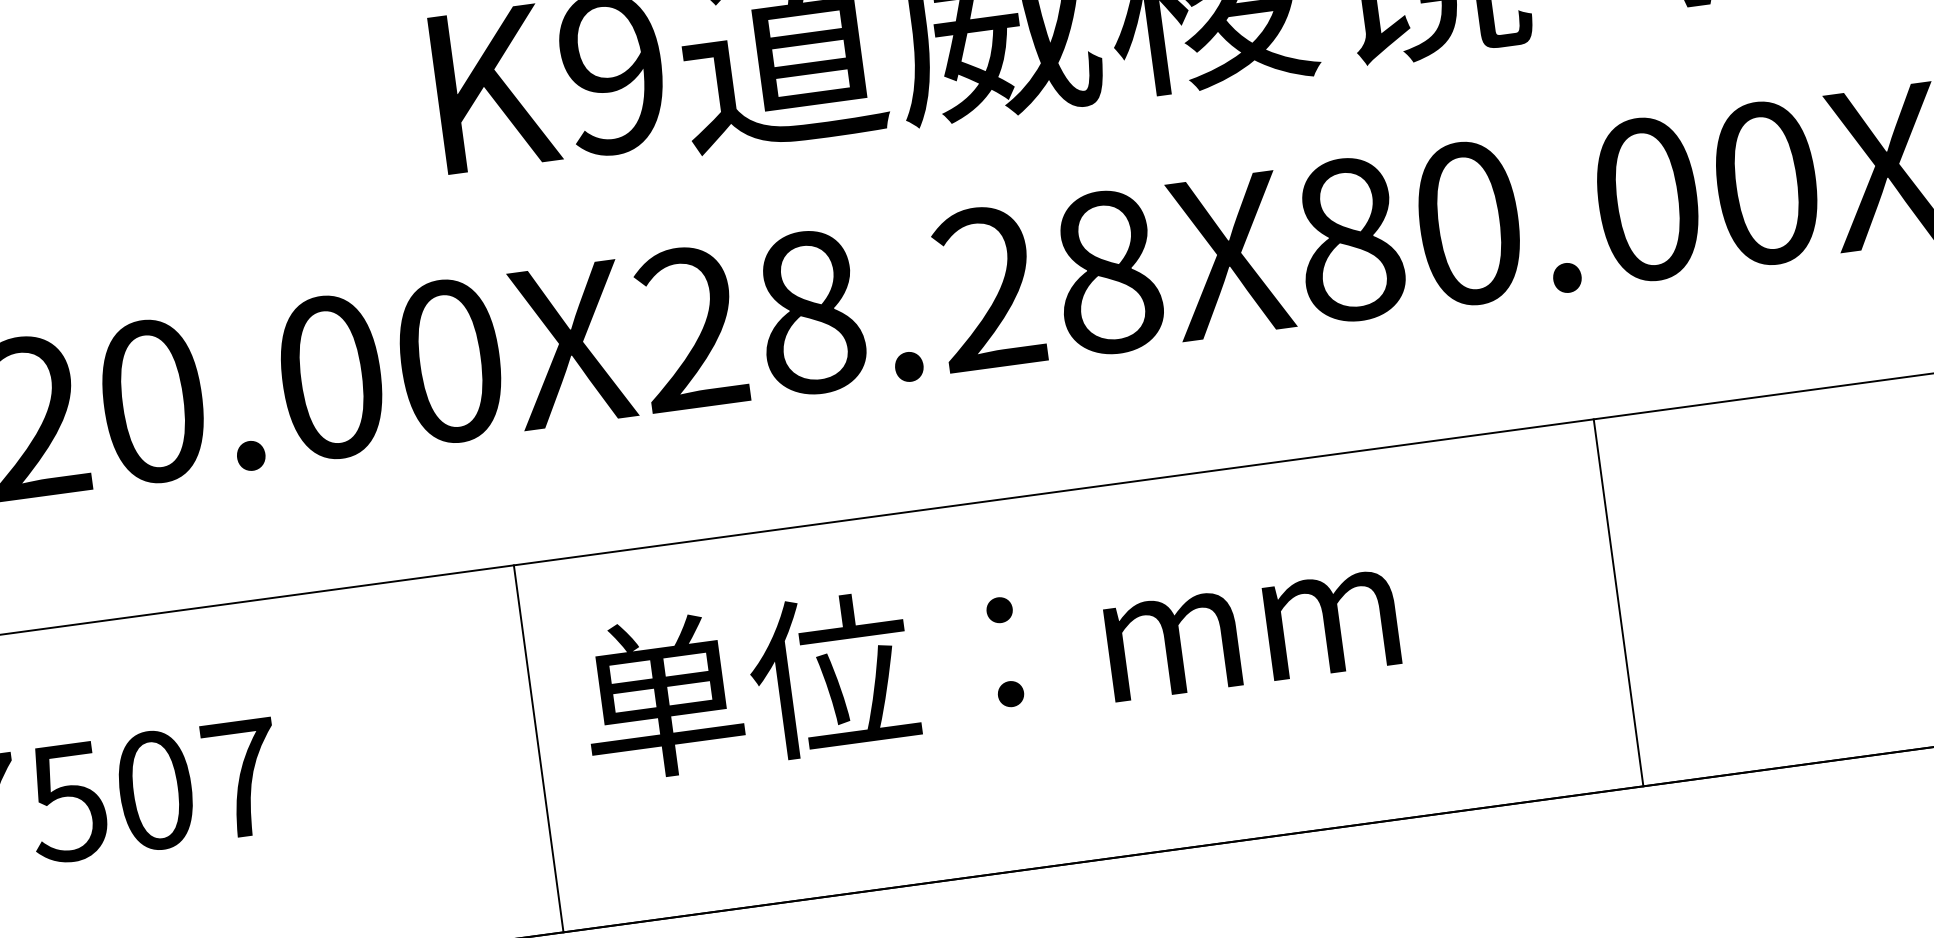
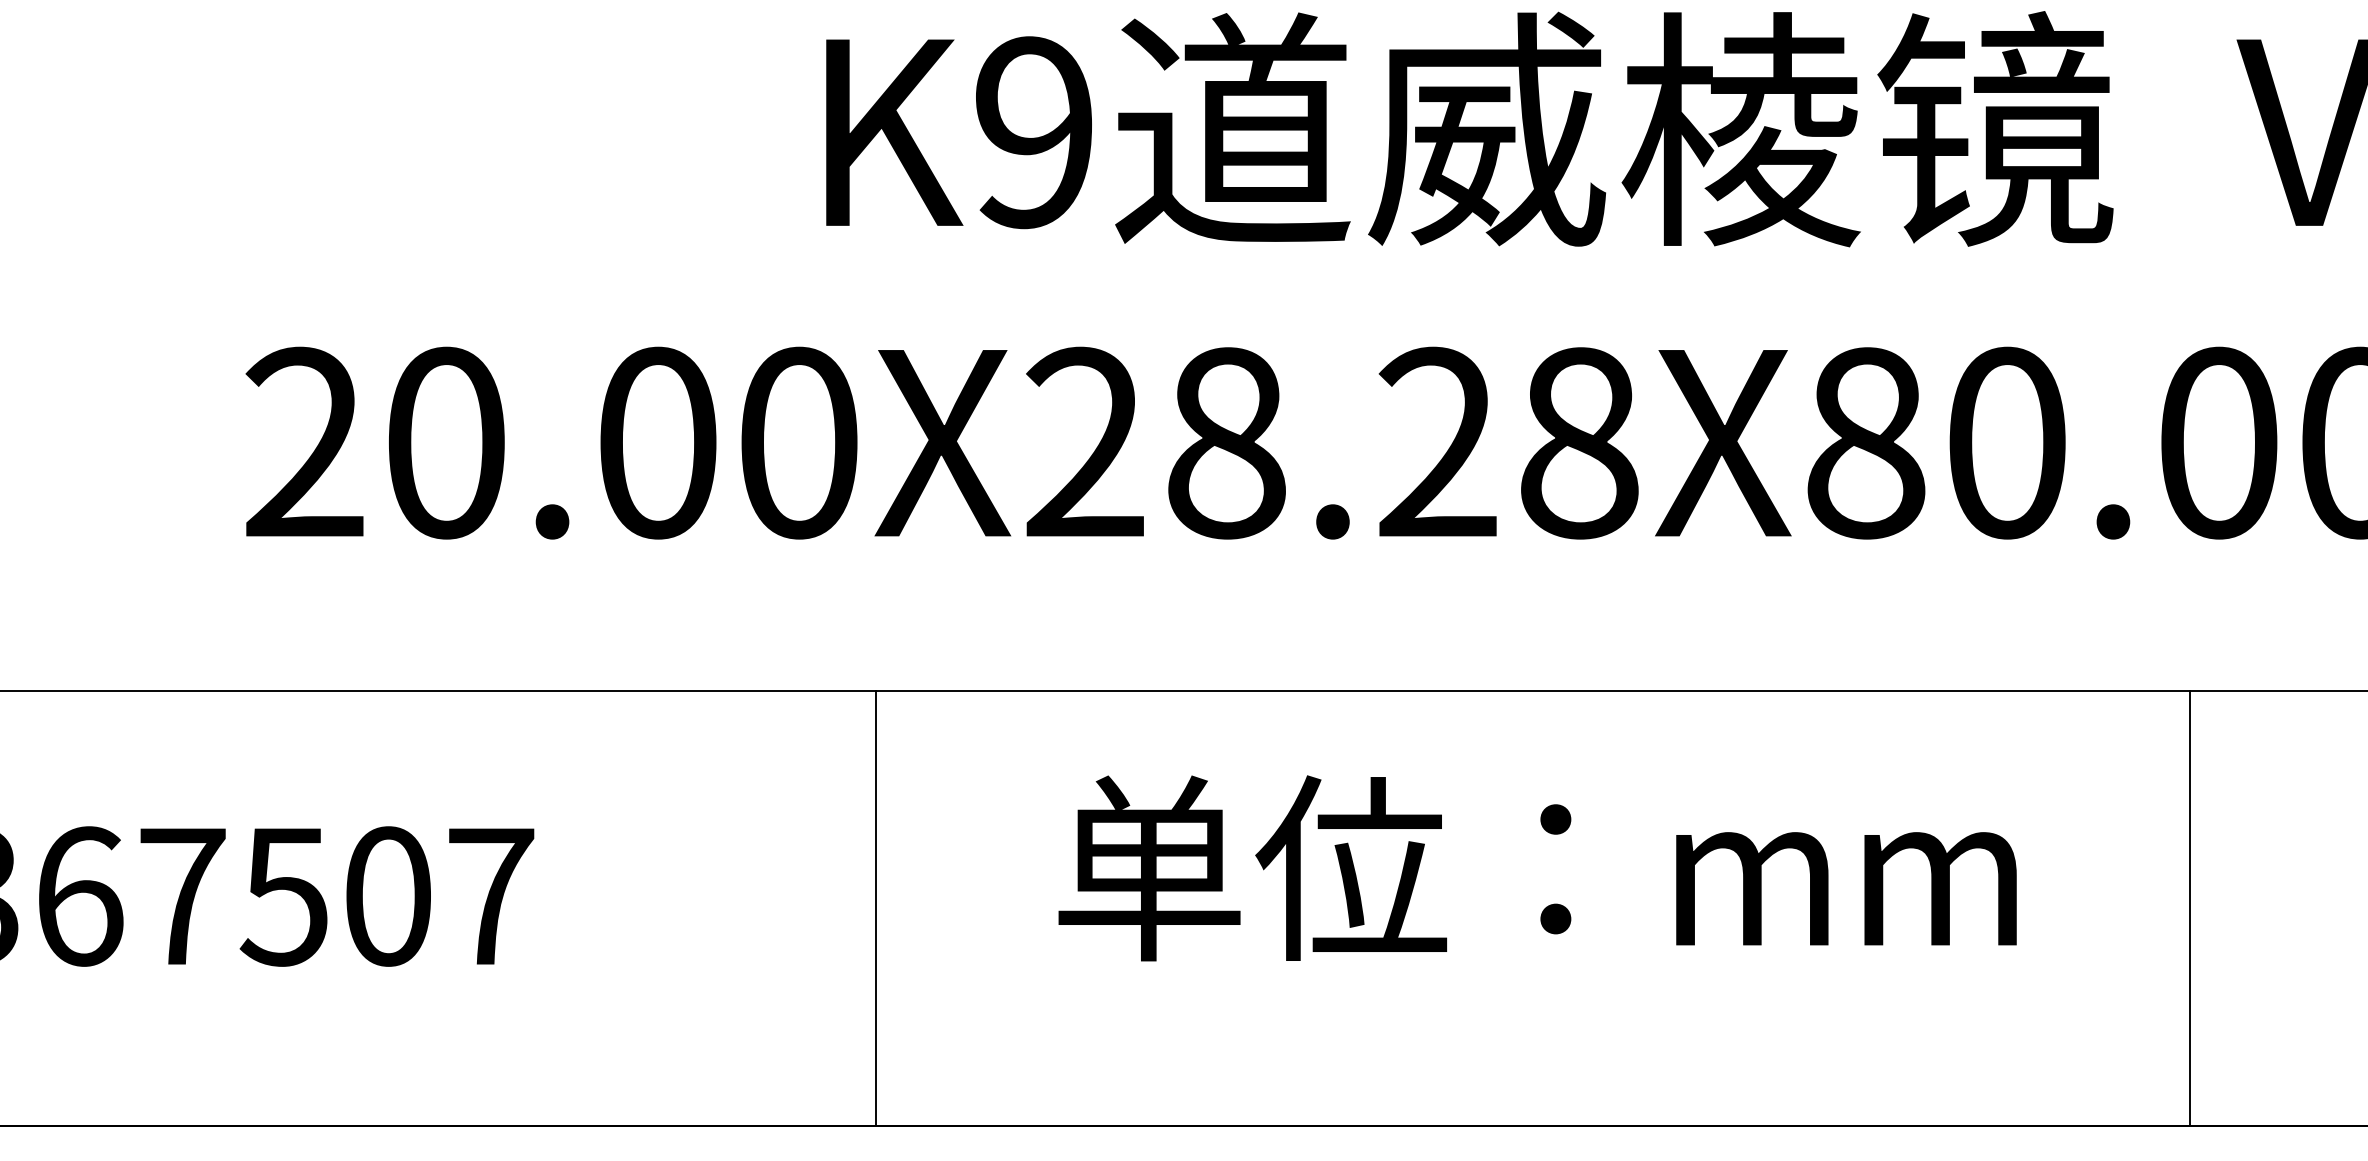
line: (1618, 602) -> (2189, 908), moved
text: (989, 653) -> (1537, 868), moved
line: (538, 748) -> (876, 908), moved

